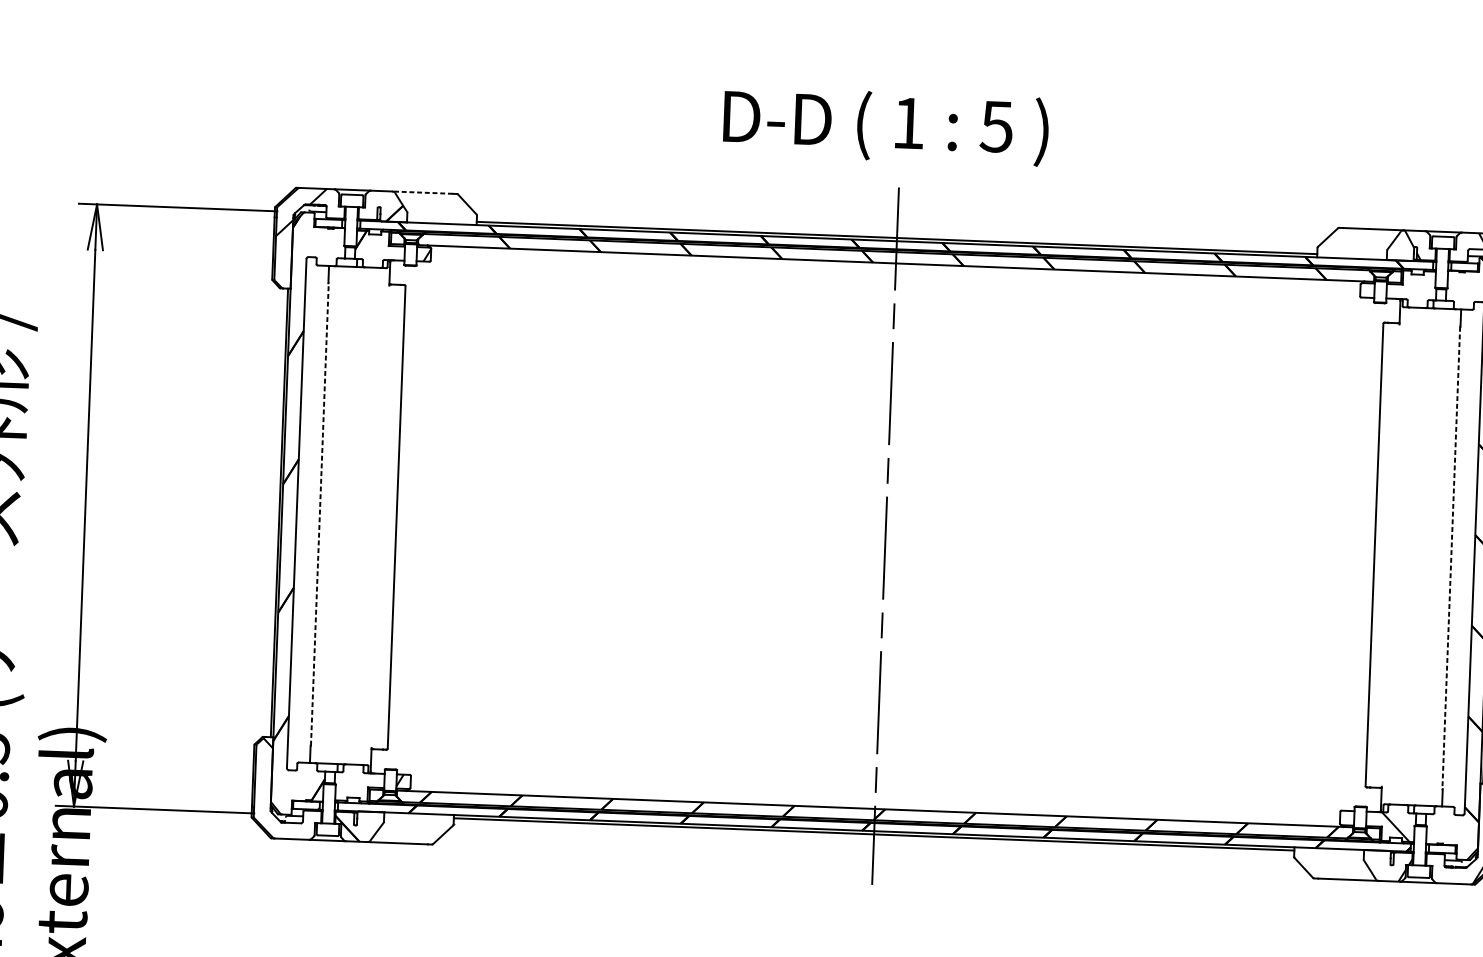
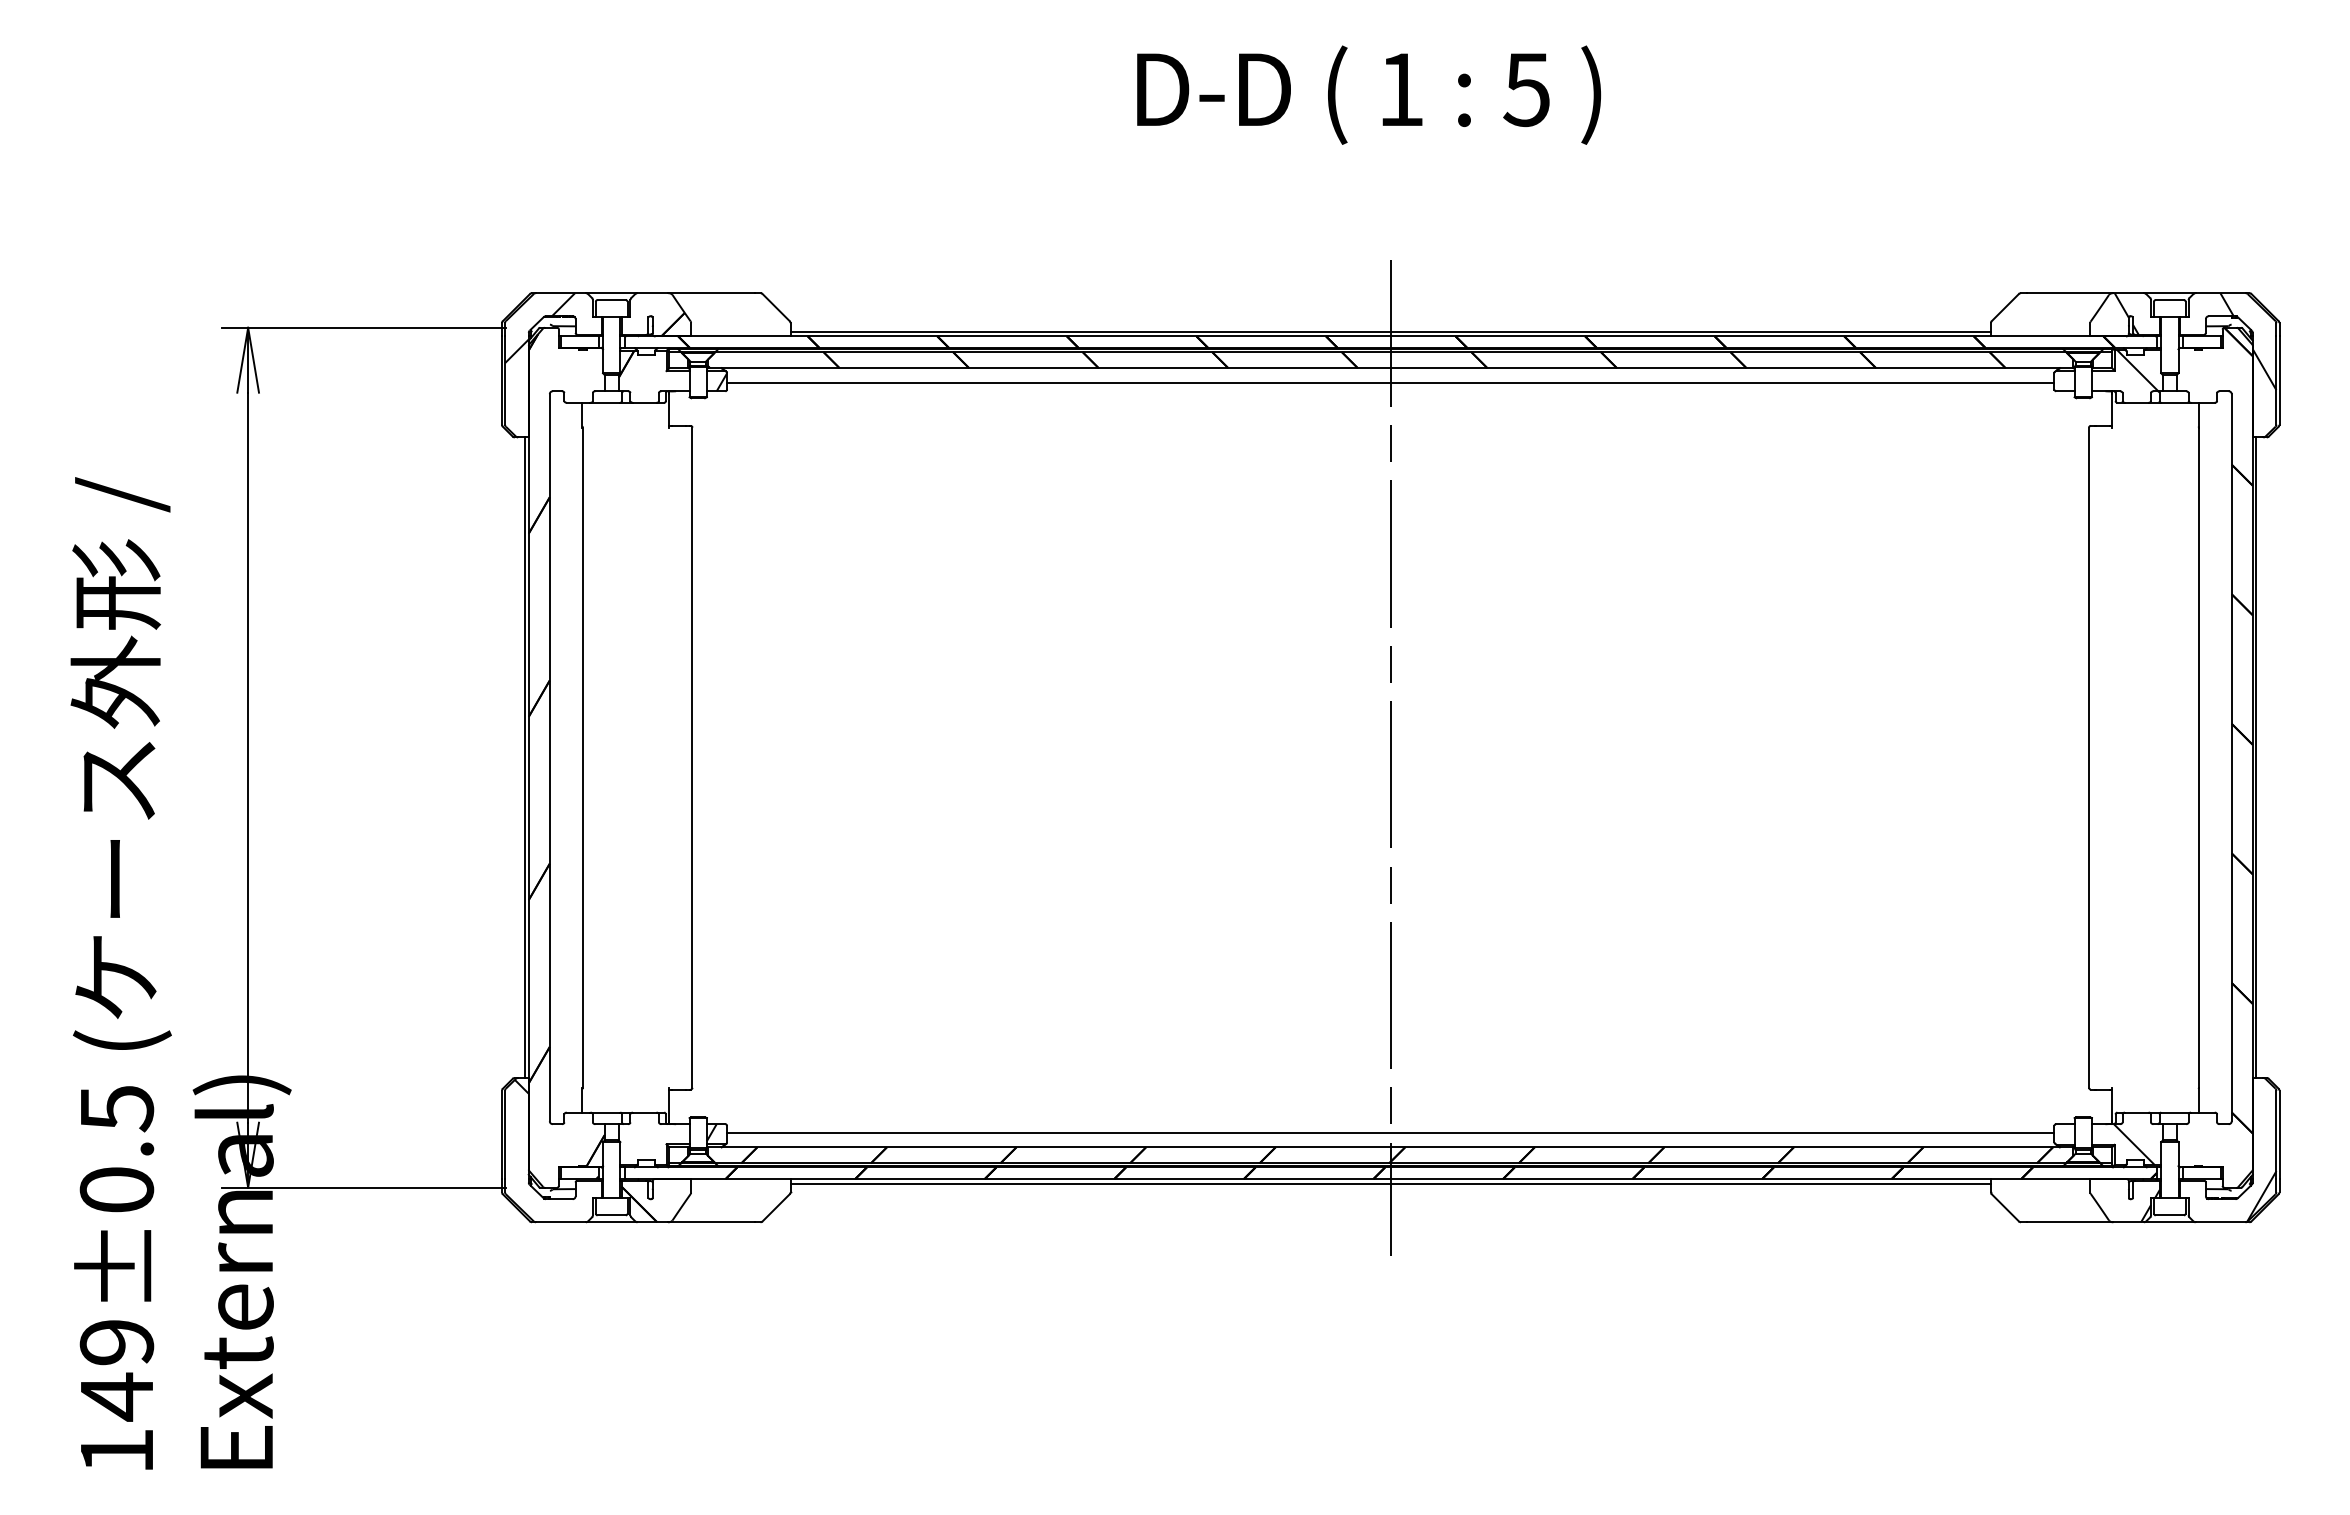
text: (885, 125) -> (1368, 94), moved
line: (422, 192) -> (711, 293), dashed -> solid
line: (895, 273) -> (1390, 382), added
hatch: (1418, 285) -> (2137, 370), added
line: (319, 514) -> (582, 757), dashed -> solid
line: (1451, 558) -> (2198, 758), dashed -> solid
line: (875, 798) -> (1390, 1132), added

